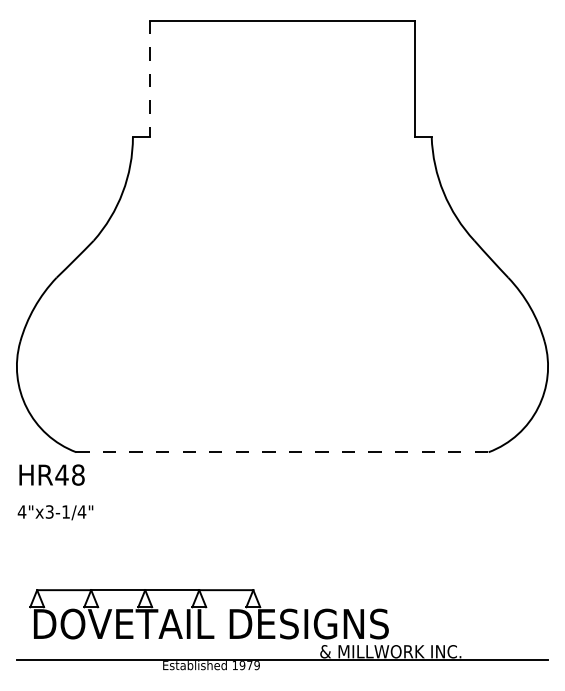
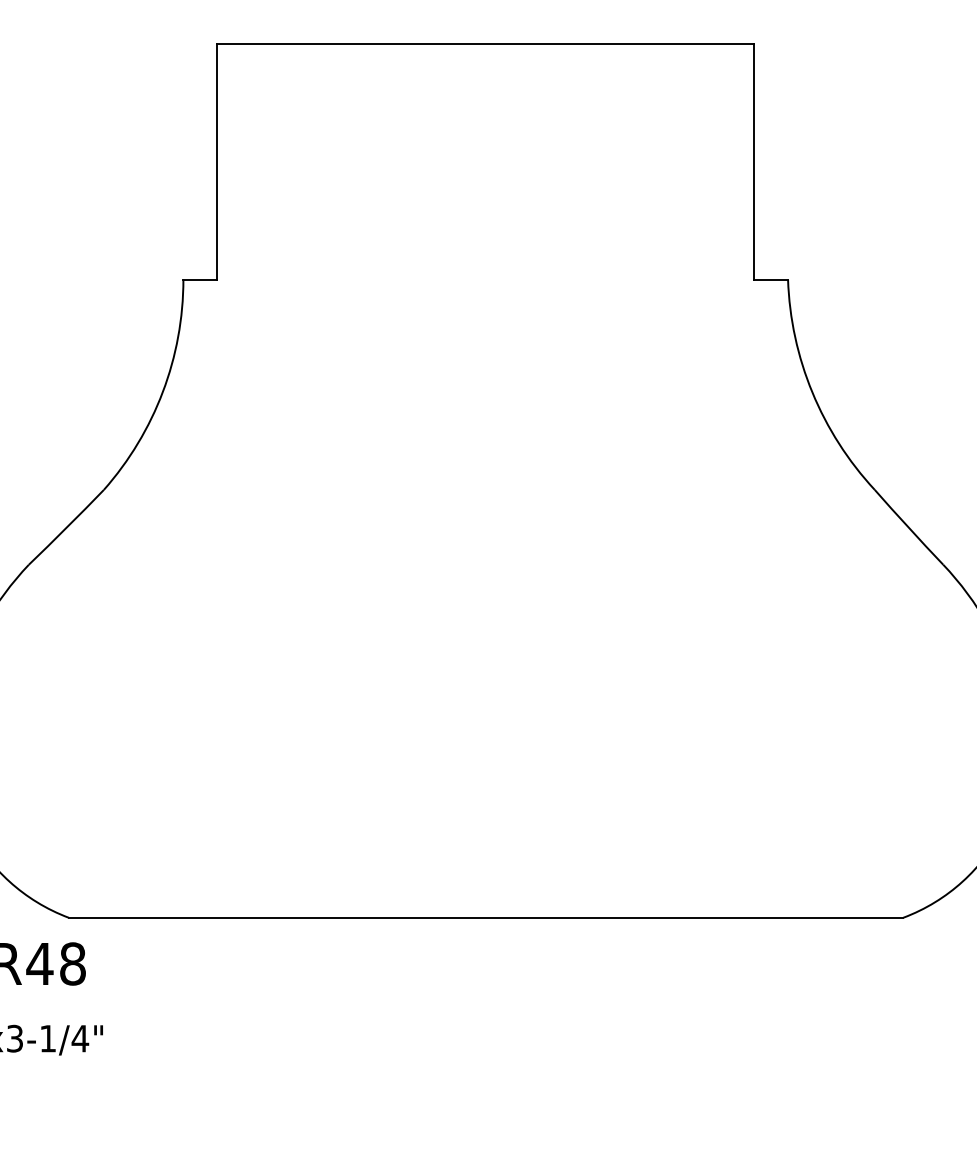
line: (149, 79) -> (216, 163), dashed -> solid
line: (282, 452) -> (486, 918), dashed -> solid

